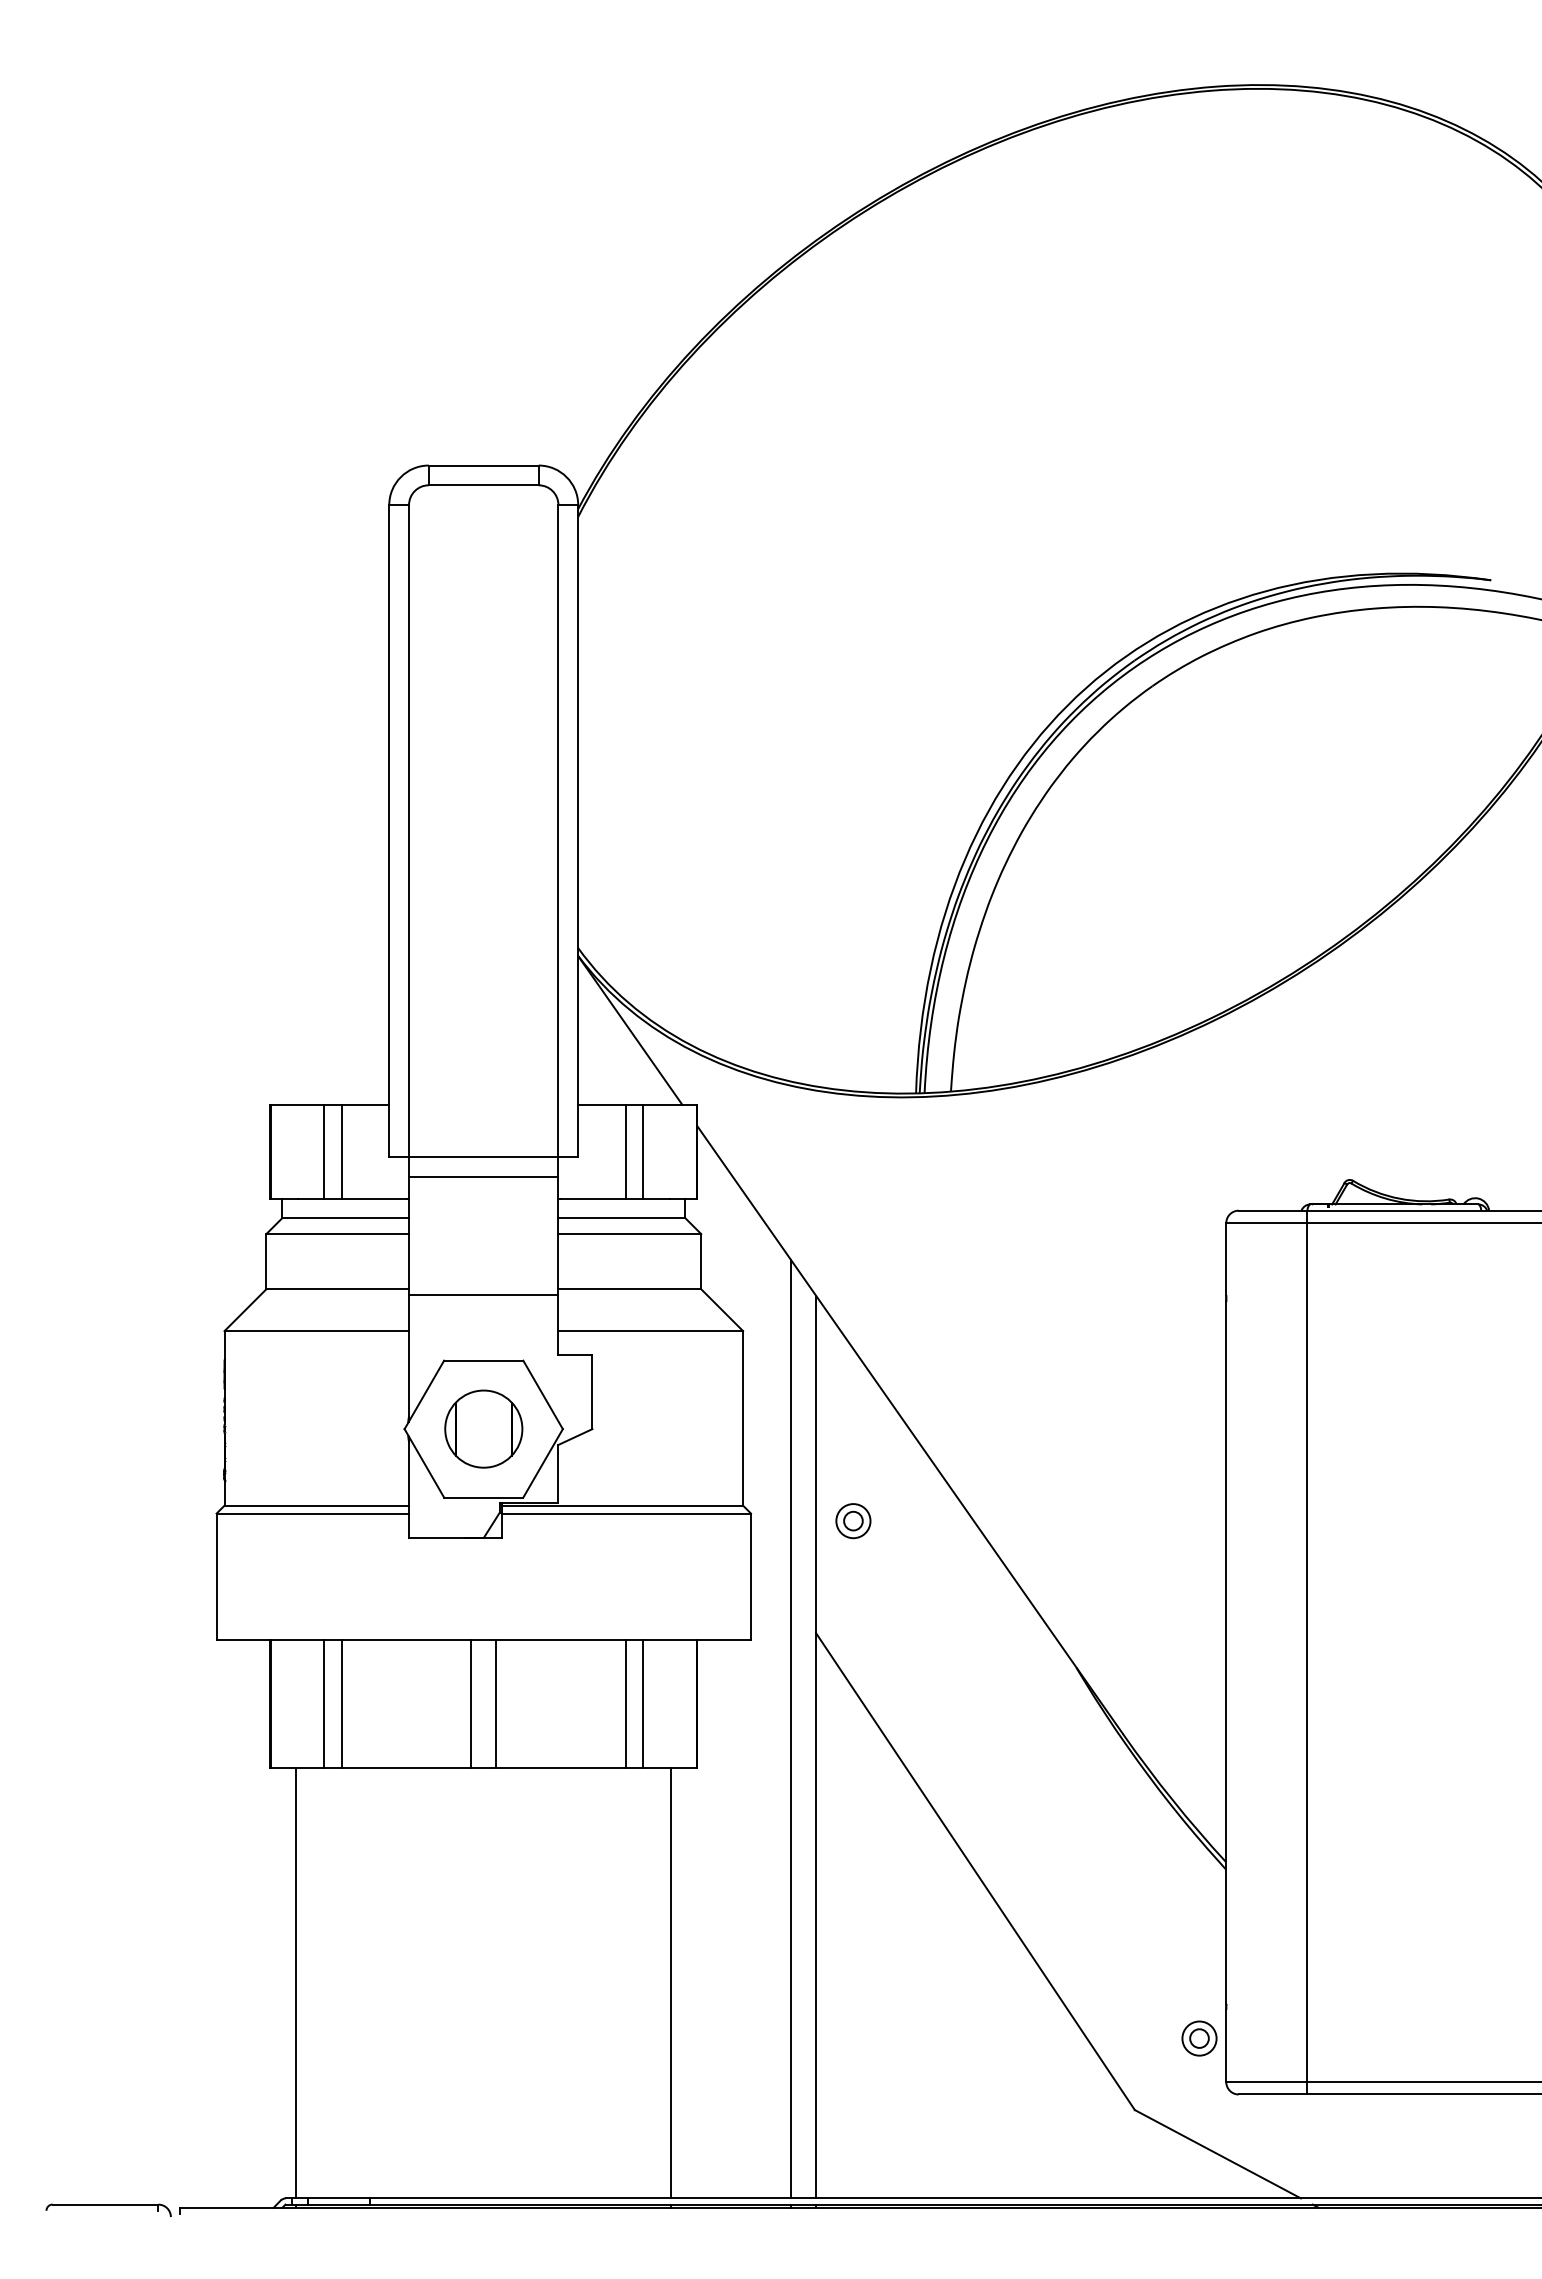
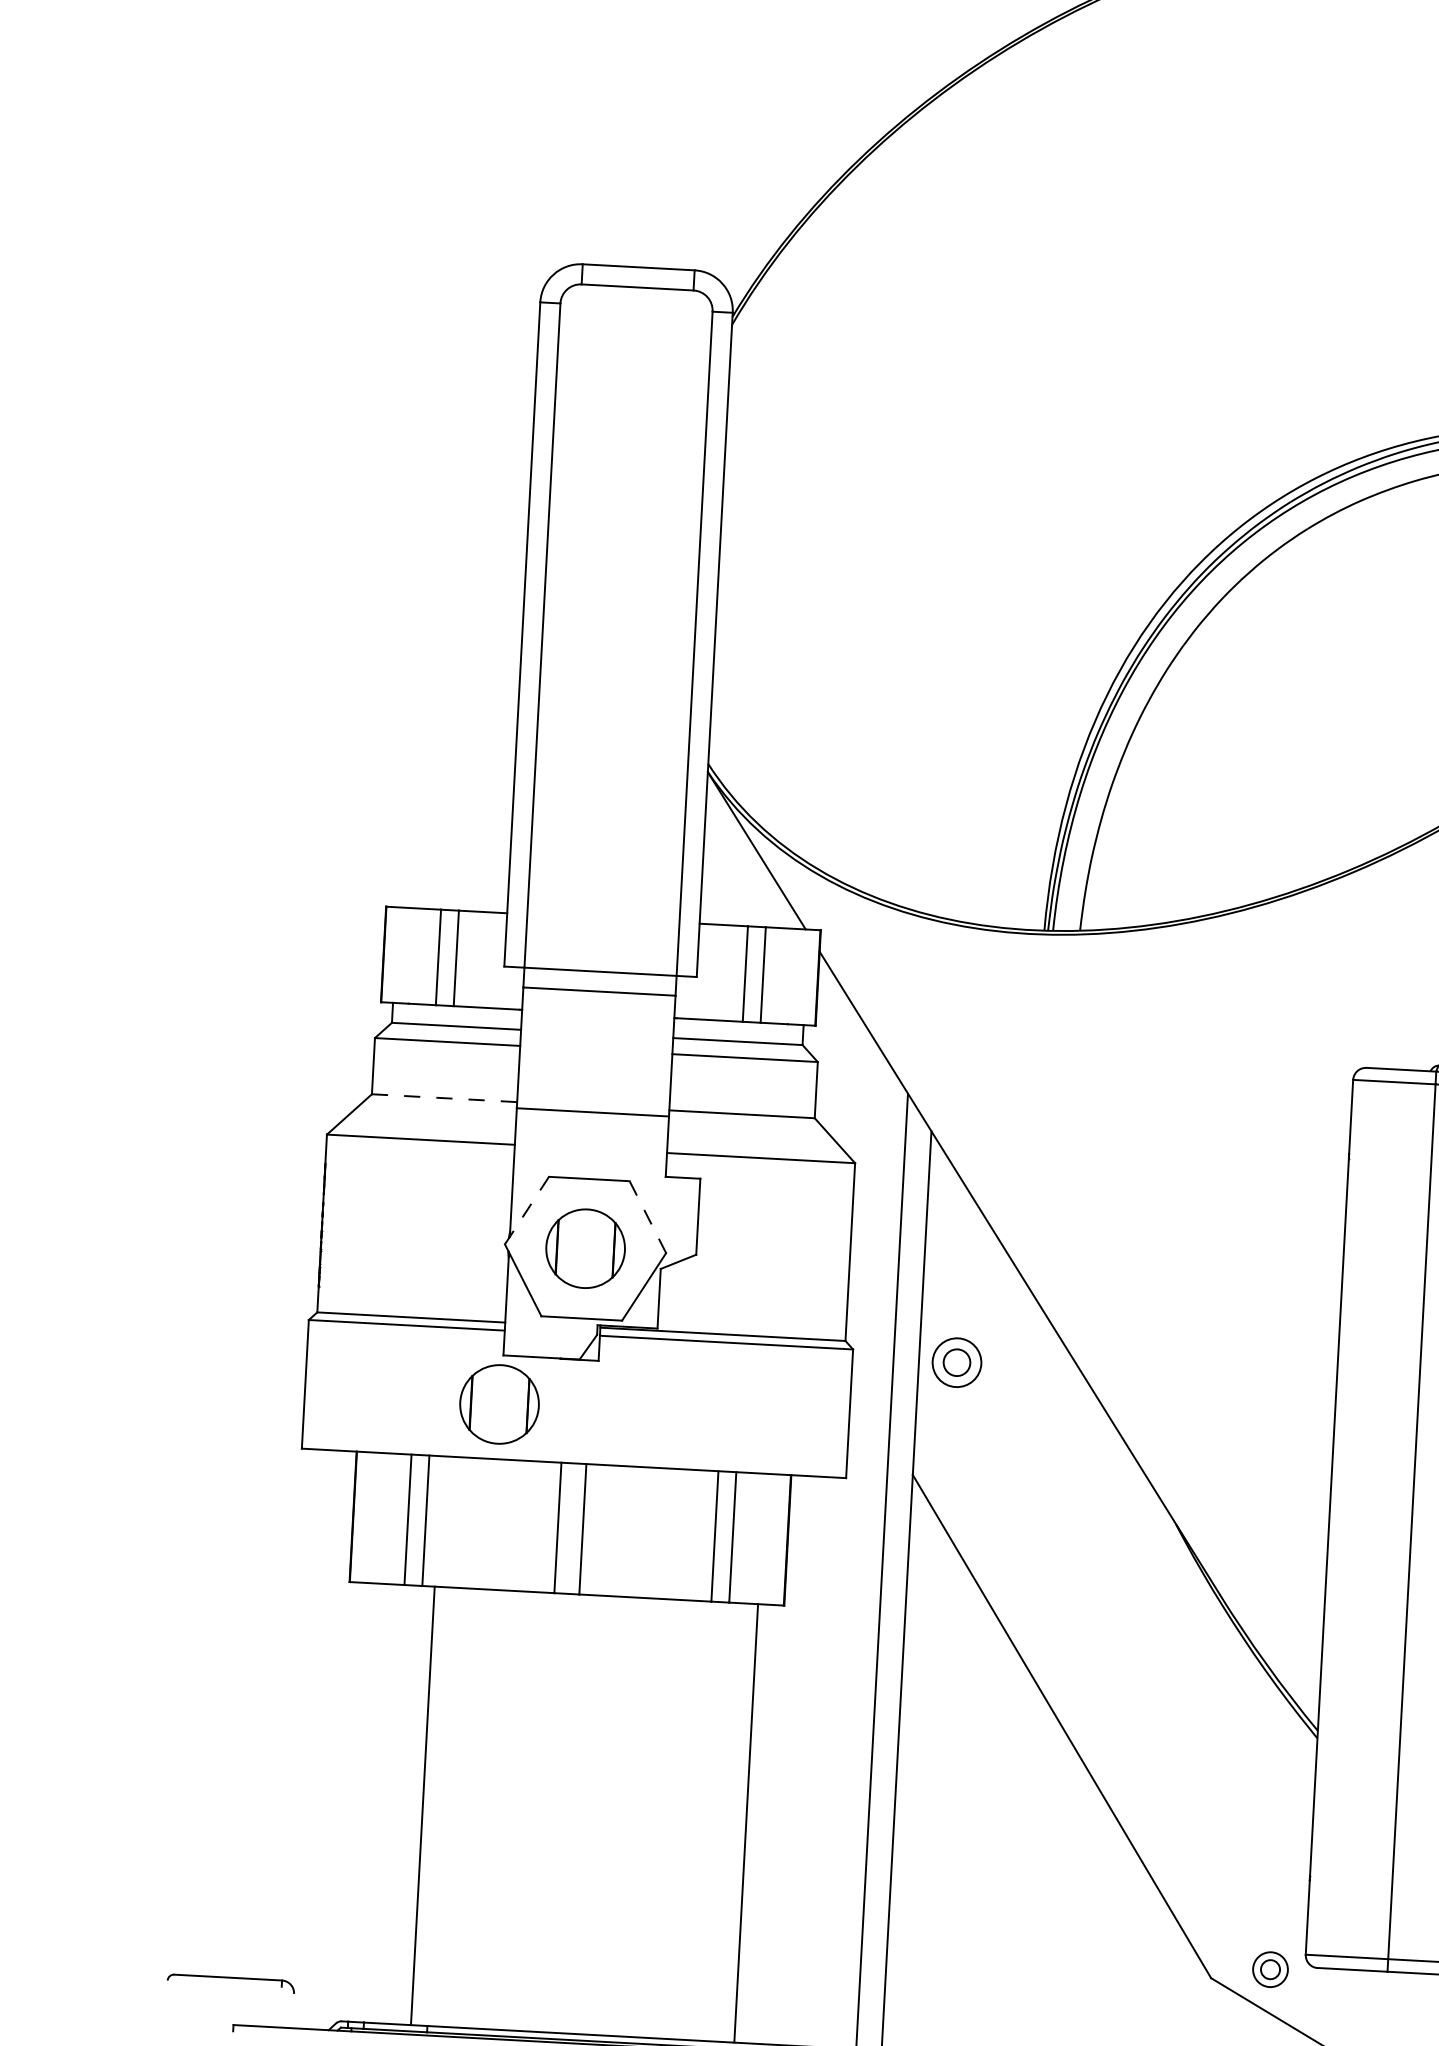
line: (338, 1289) -> (445, 1098), solid -> dashed
line: (424, 1394) -> (527, 1210), solid -> dashed
line: (543, 1394) -> (648, 1216), solid -> dashed
part: (853, 1521) -> (957, 1363), size x1.4
part: (407, 1585) -> (499, 1403), added
line: (296, 1982) -> (423, 1805), moved
part: (1199, 2038) -> (1270, 1969), moved
part: (108, 2209) -> (230, 1982), moved

